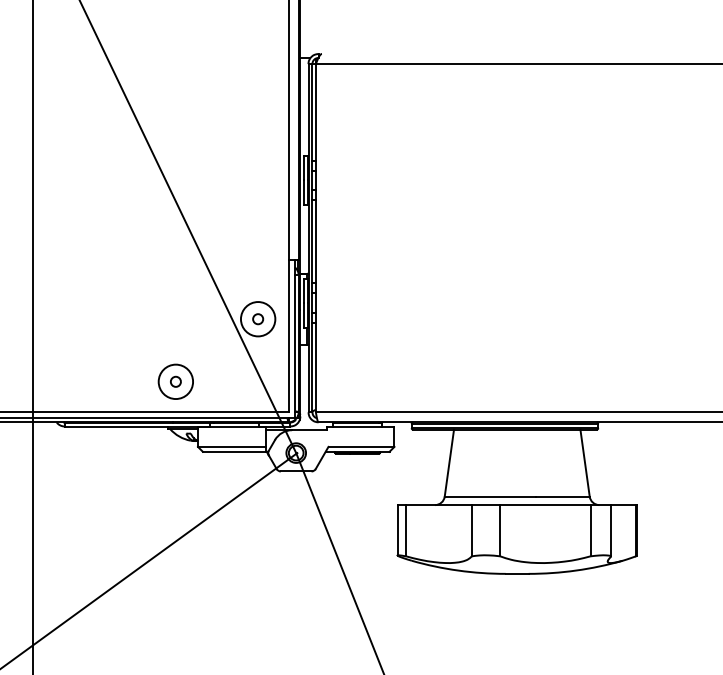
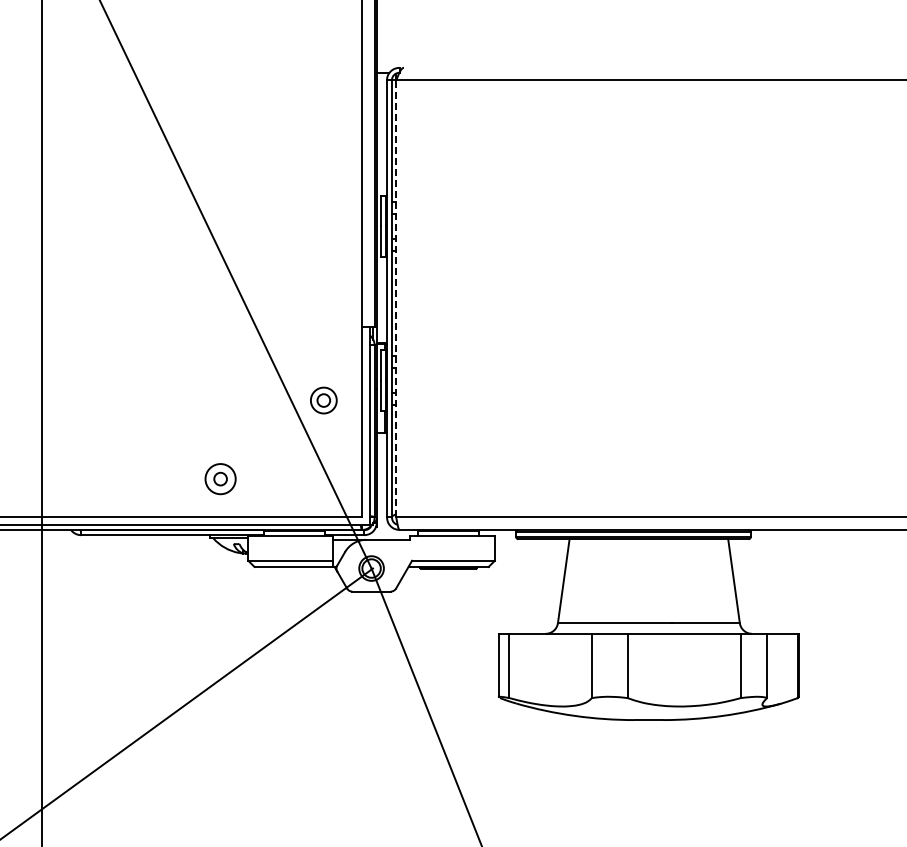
line: (316, 237) -> (396, 298), solid -> dashed
circle: (257, 319) -> (323, 400), size x0.6
circle: (175, 381) -> (220, 478), size x0.7

